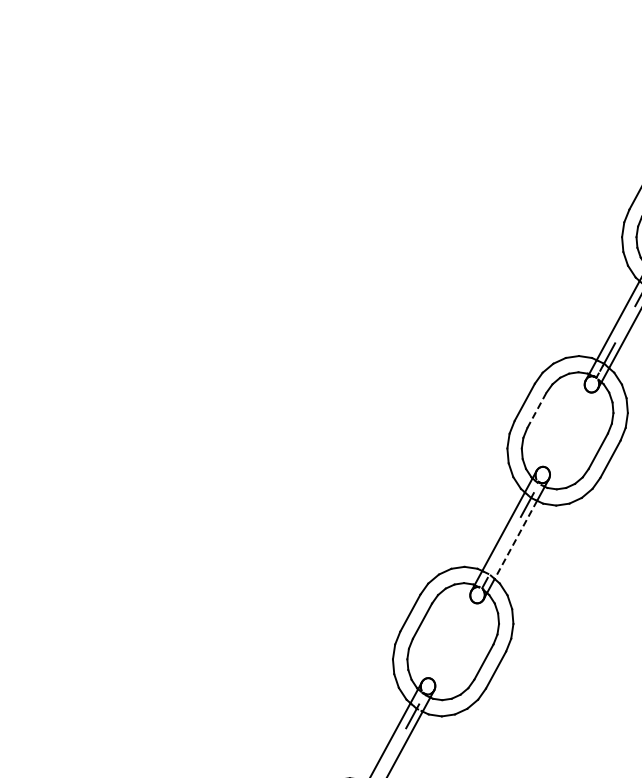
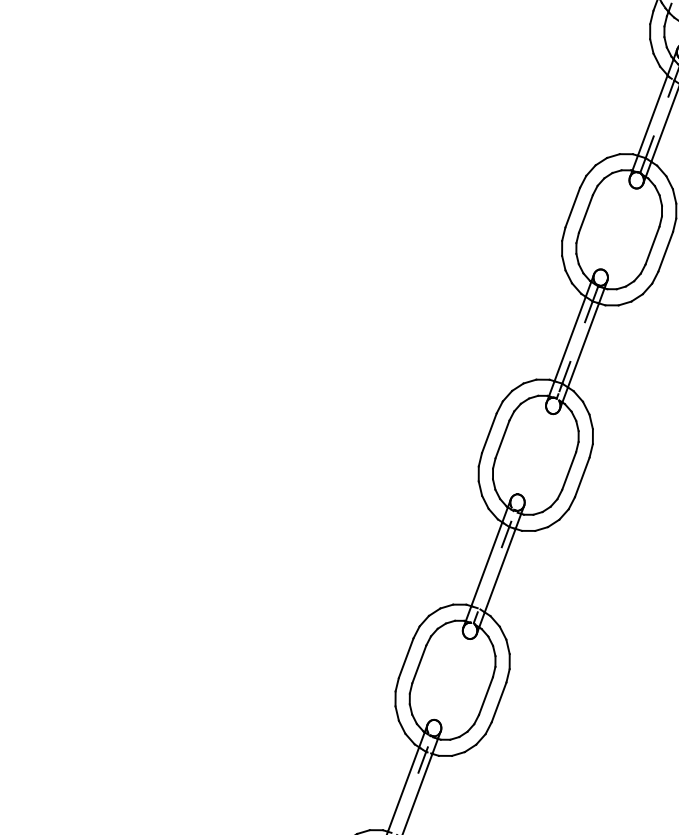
line: (536, 410) -> (502, 439), dashed -> solid
line: (516, 540) -> (500, 571), dashed -> solid

